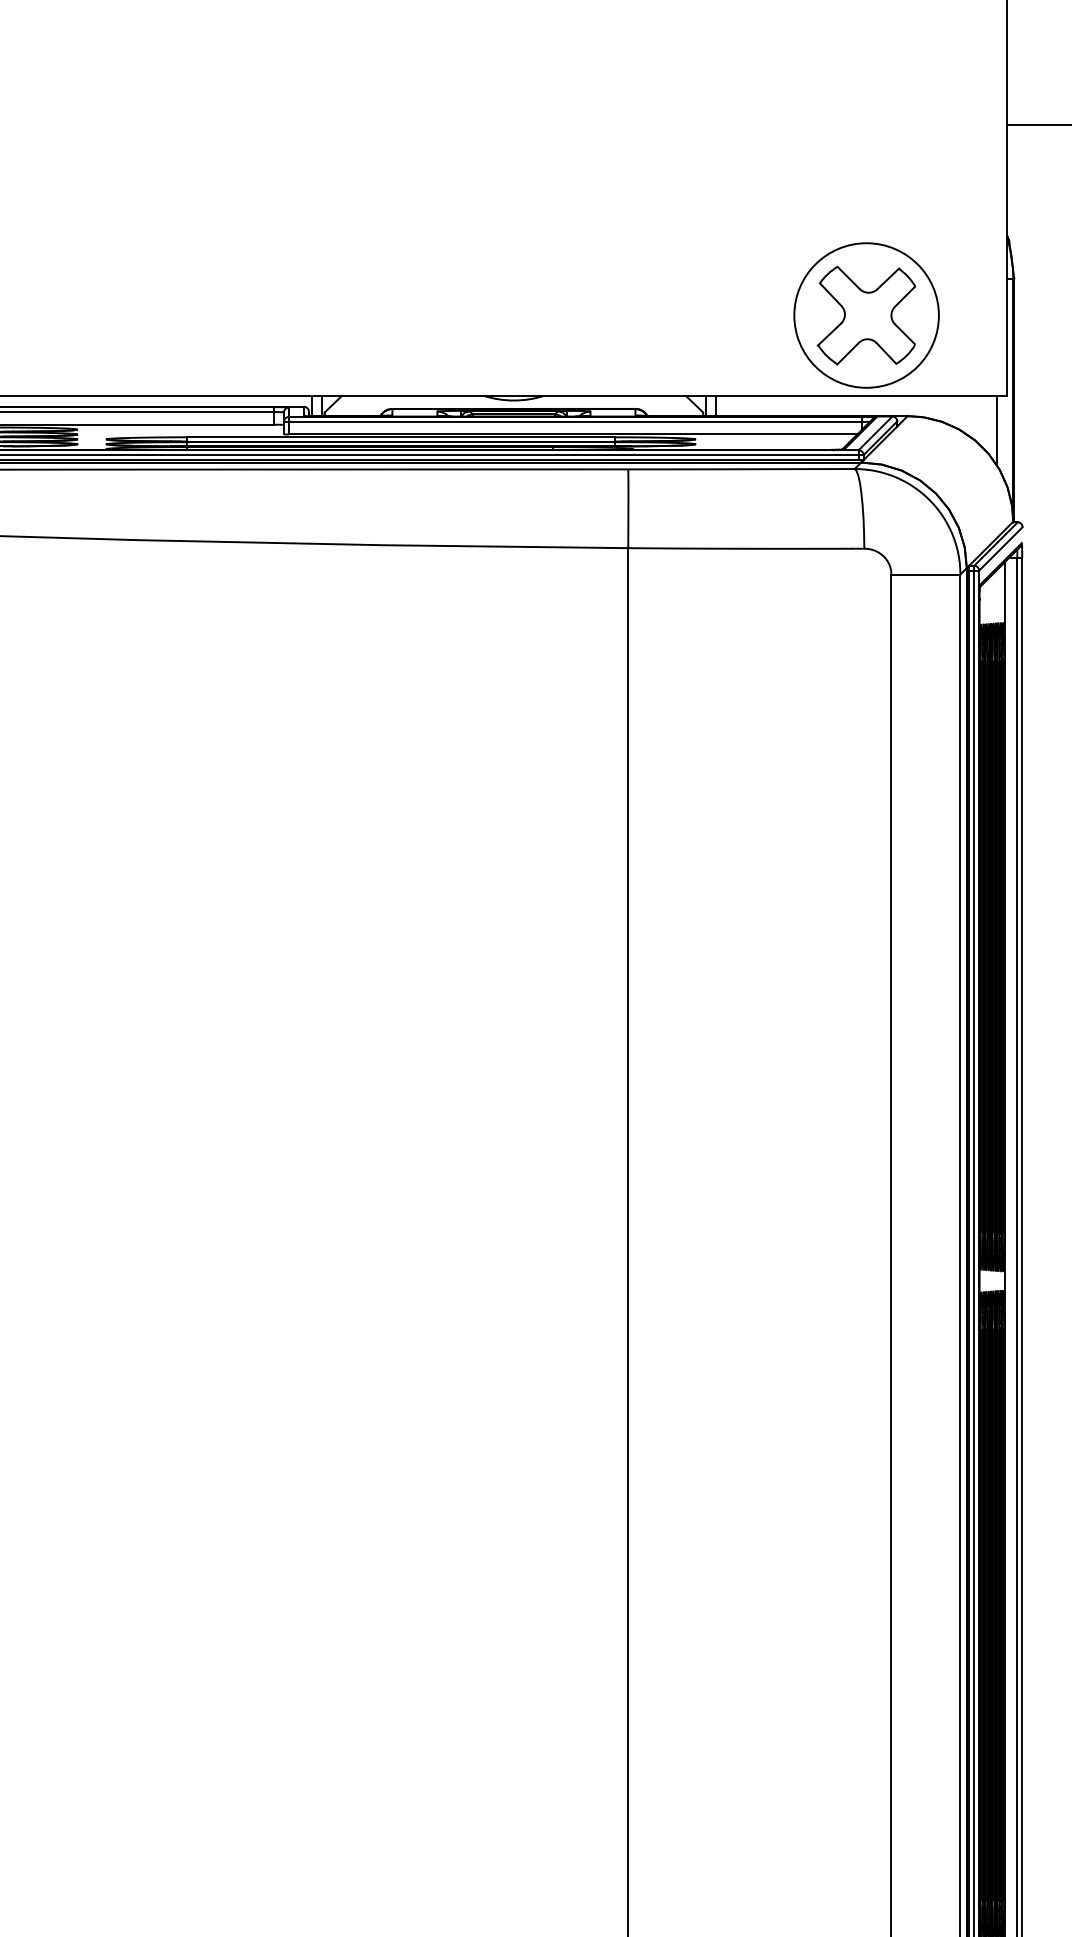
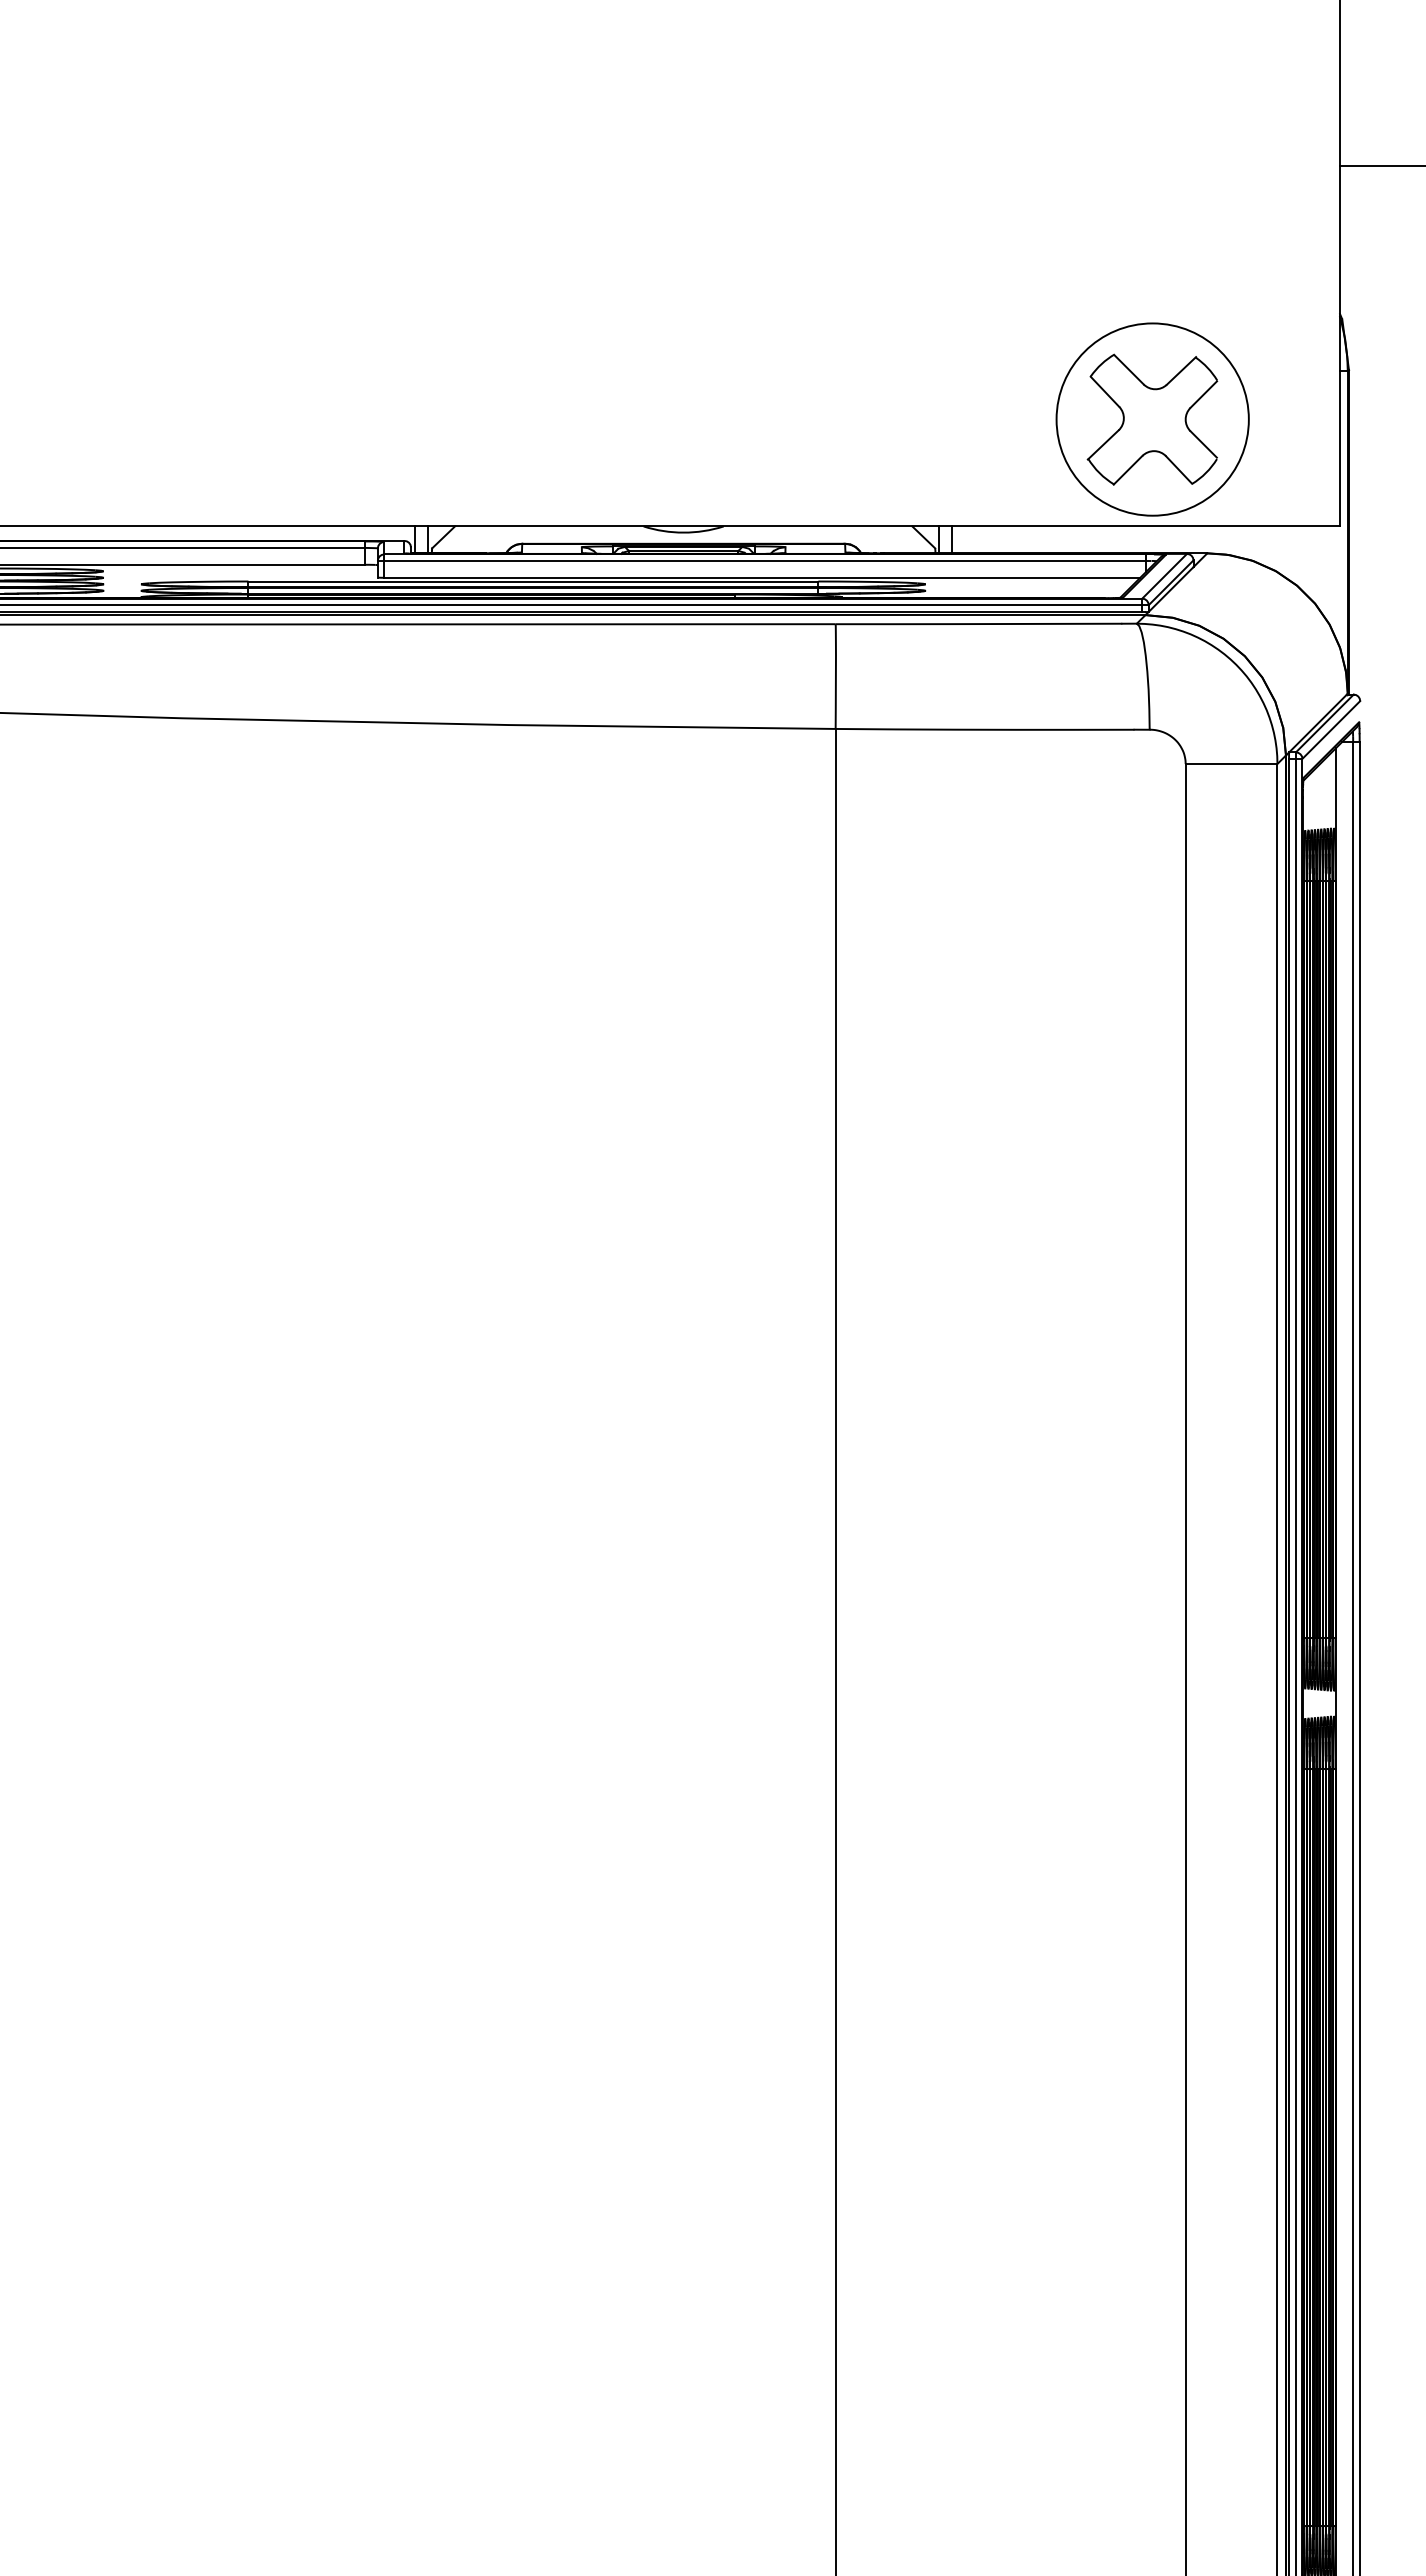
line: (996, 430) -> (1325, 572), removed

